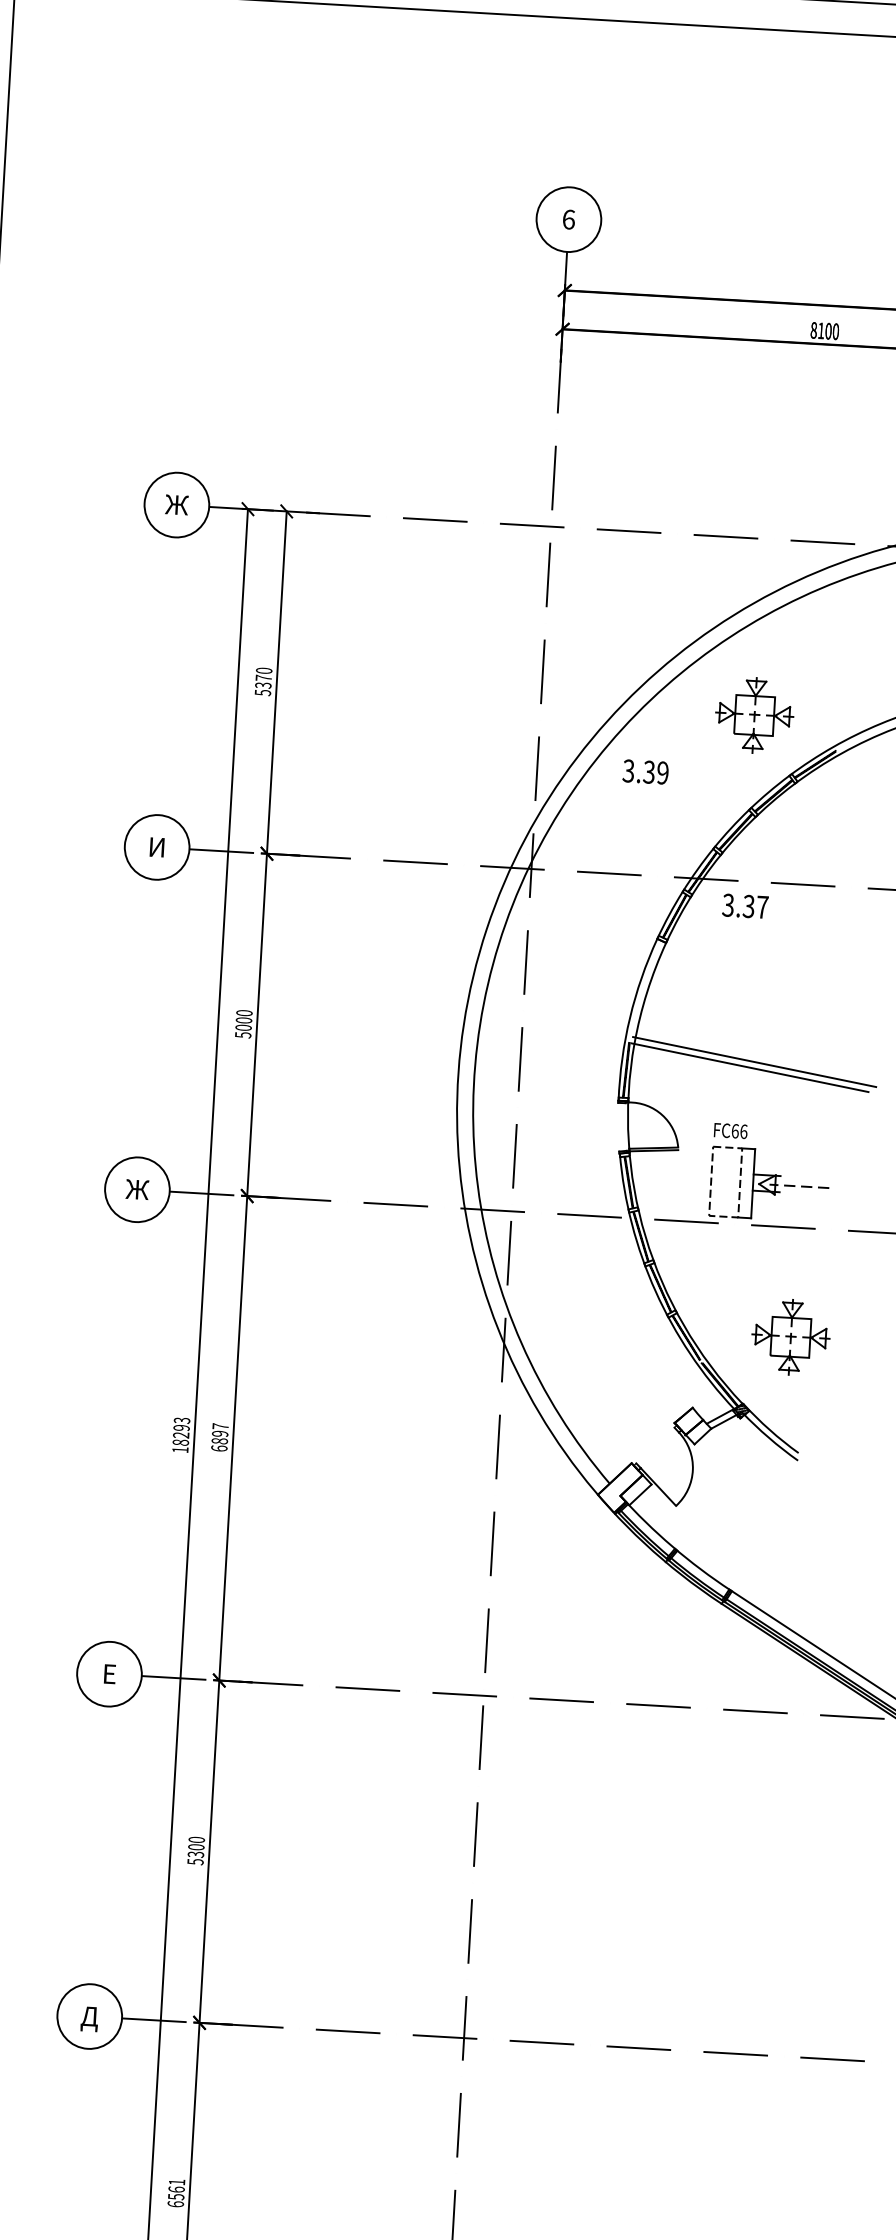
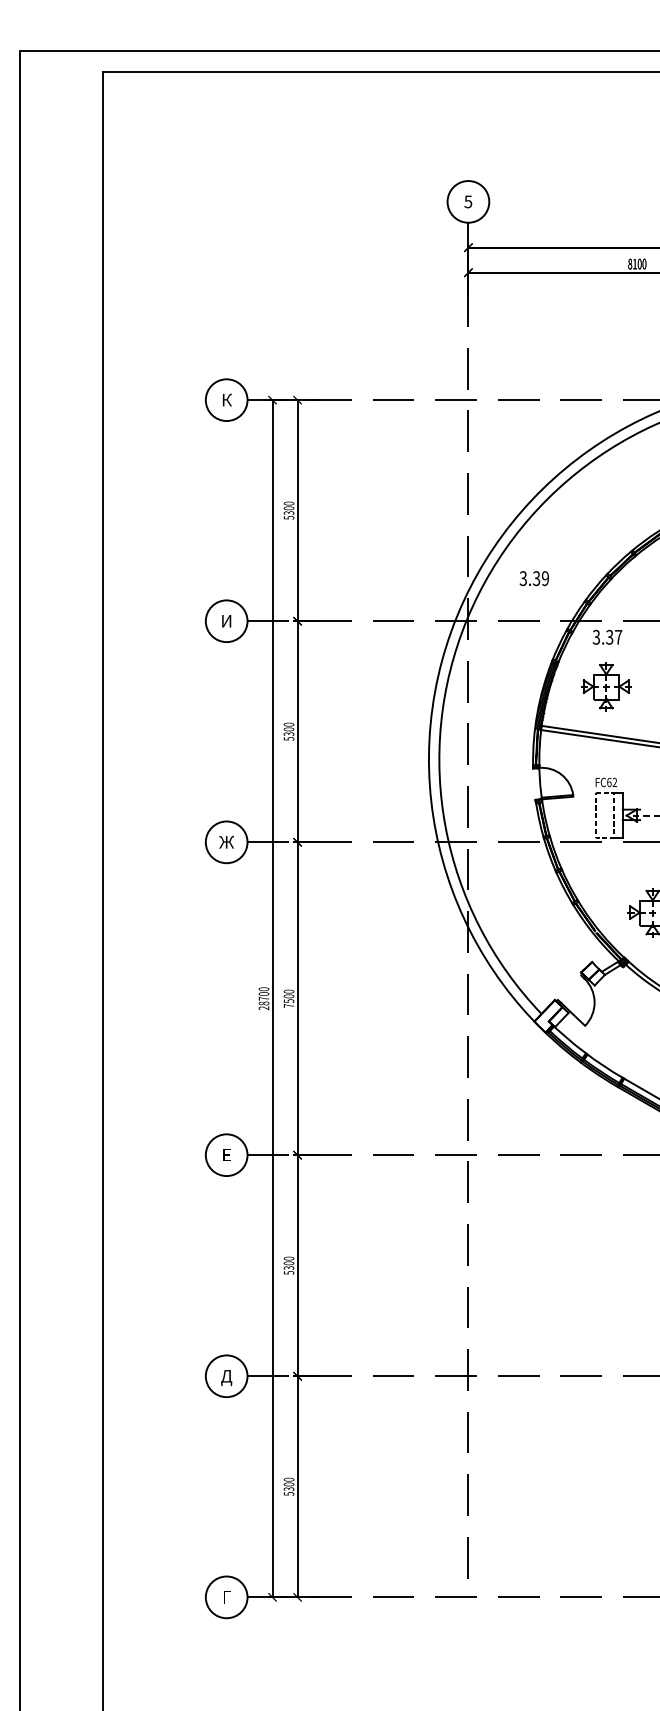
text: (569, 219) -> (468, 201), 6 -> 5
text: (176, 504) -> (226, 399), Ж -> К
text: (262, 678) -> (288, 508), 5370 -> 5300
part: (754, 714) -> (606, 686), moved
text: (644, 771) -> (533, 578), moved
hatch: (645, 990) -> (546, 695), added
text: (242, 1026) -> (288, 733), 5000 -> 5300
text: (743, 1130) -> (614, 781), FC66 -> FC62
text: (180, 1434) -> (263, 998), 18293 -> 28700
text: (219, 1437) -> (288, 998), 6897 -> 7500
text: (175, 2192) -> (288, 1486), 6561 -> 5300

